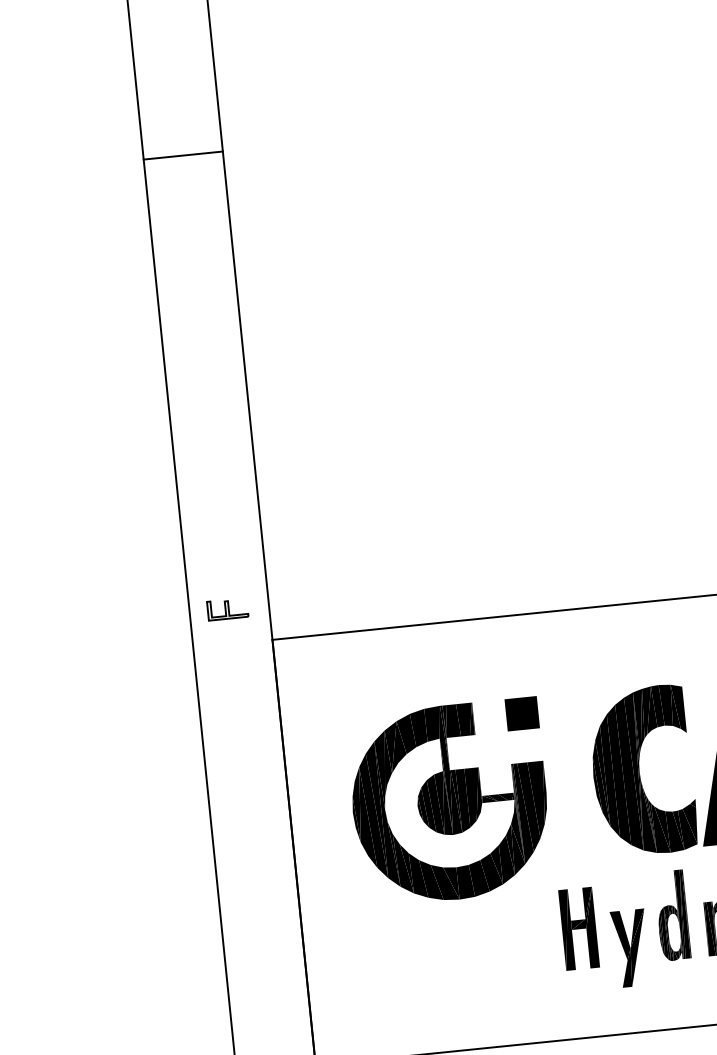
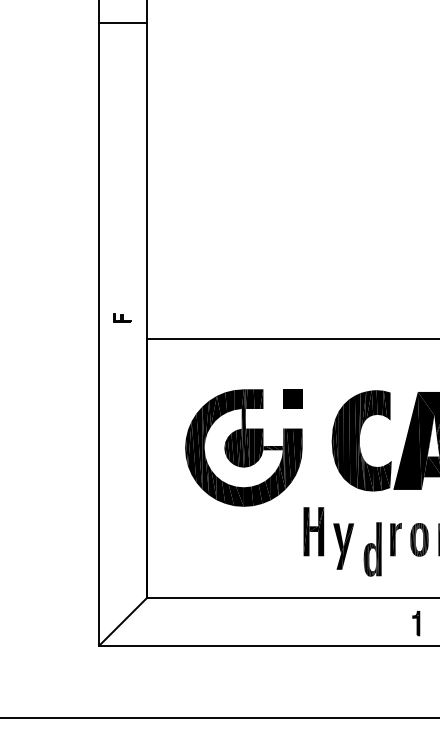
line: (183, 156) -> (123, 23), moved
part: (226, 609) -> (121, 318), size x0.7
part: (672, 915) -> (372, 549), moved

